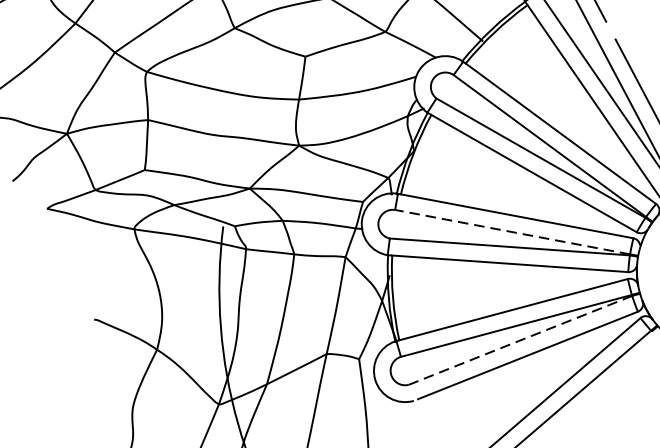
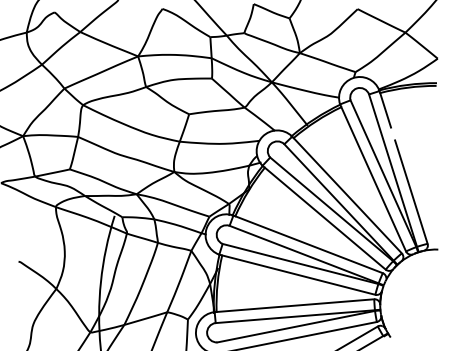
line: (513, 231) -> (304, 254), dashed -> solid
line: (520, 340) -> (296, 326), dashed -> solid

